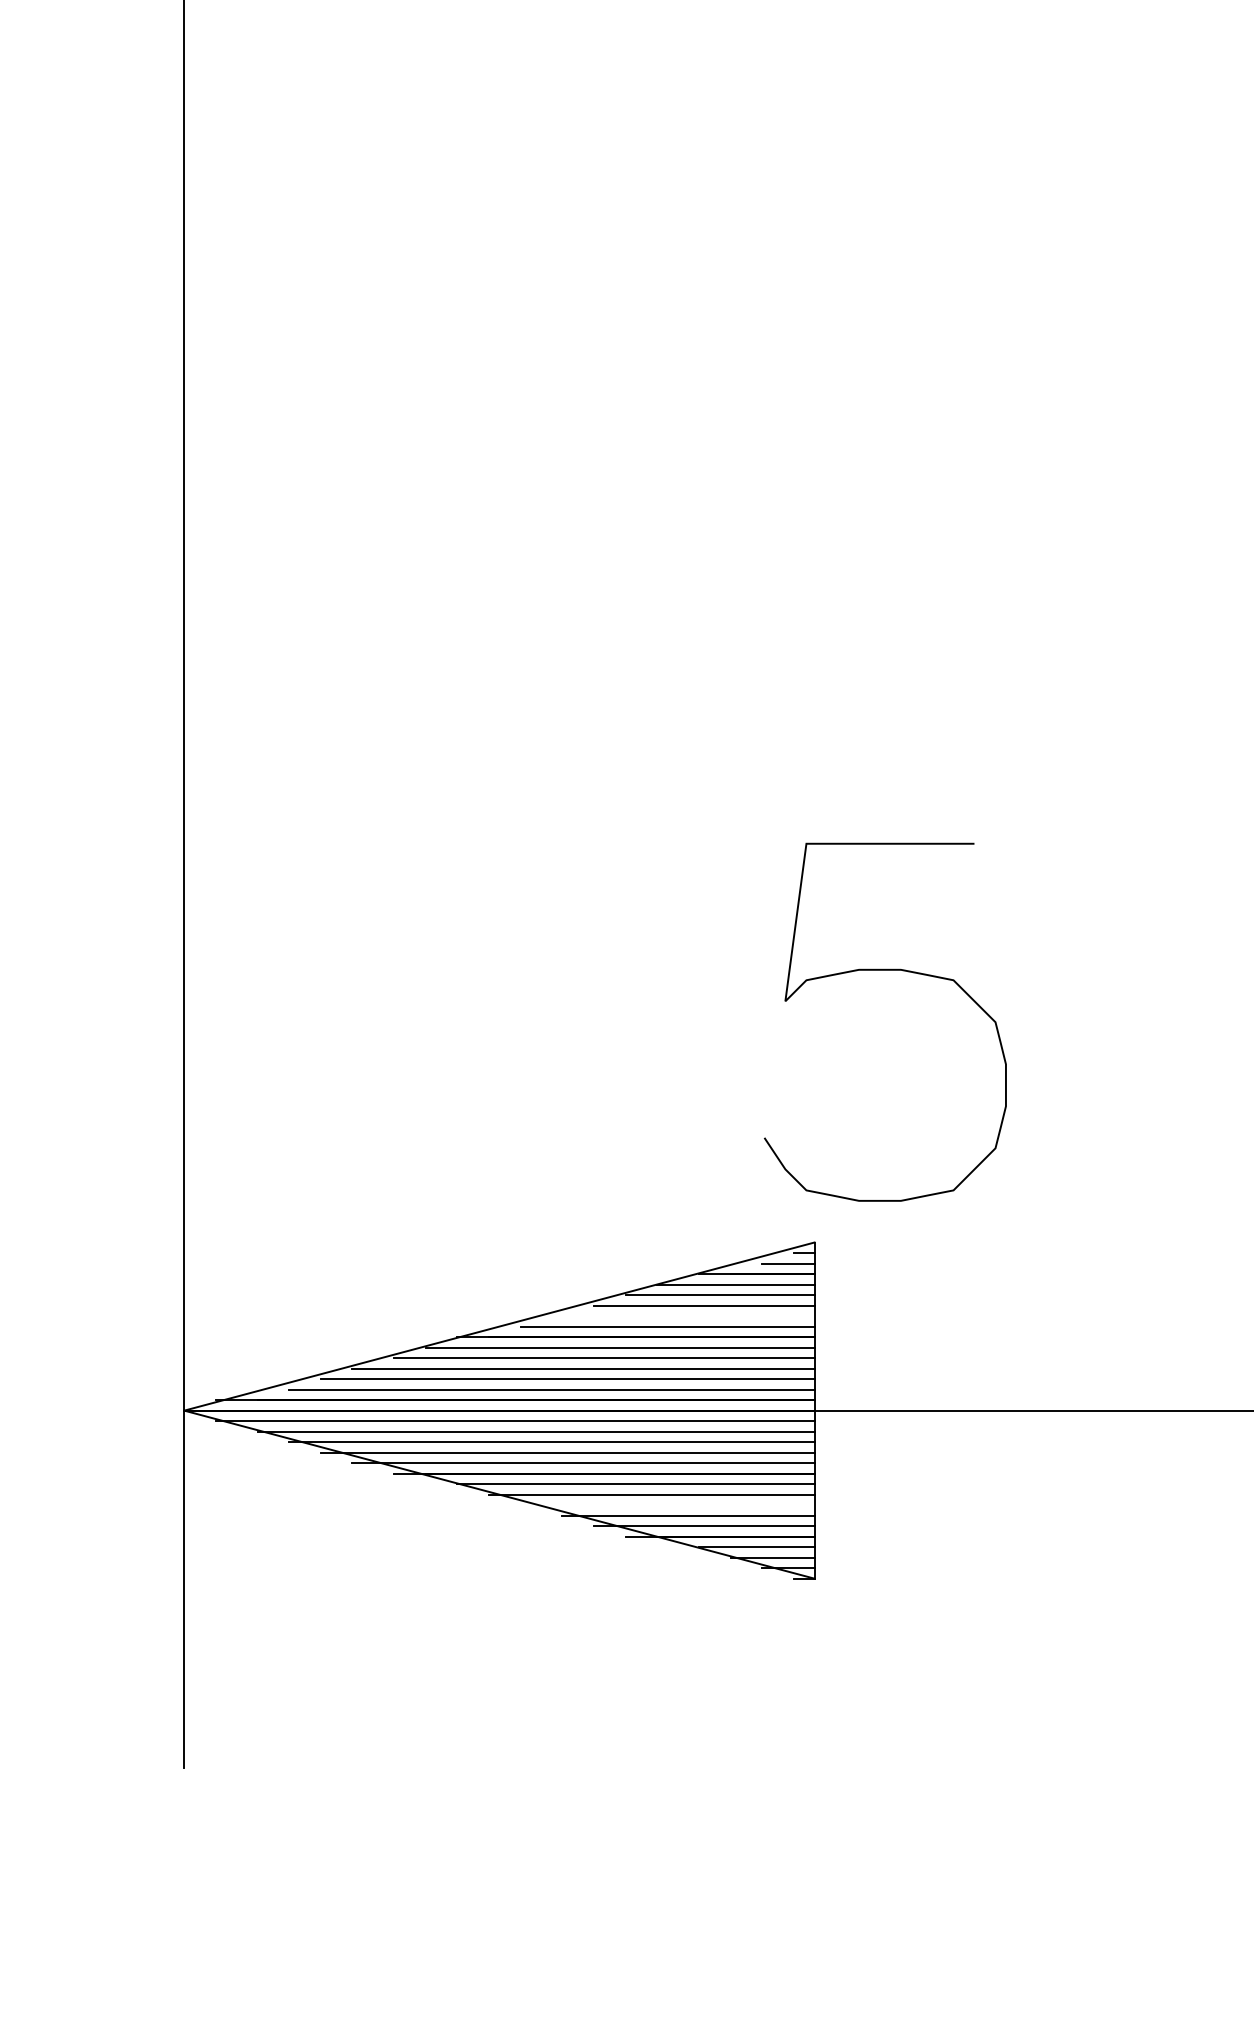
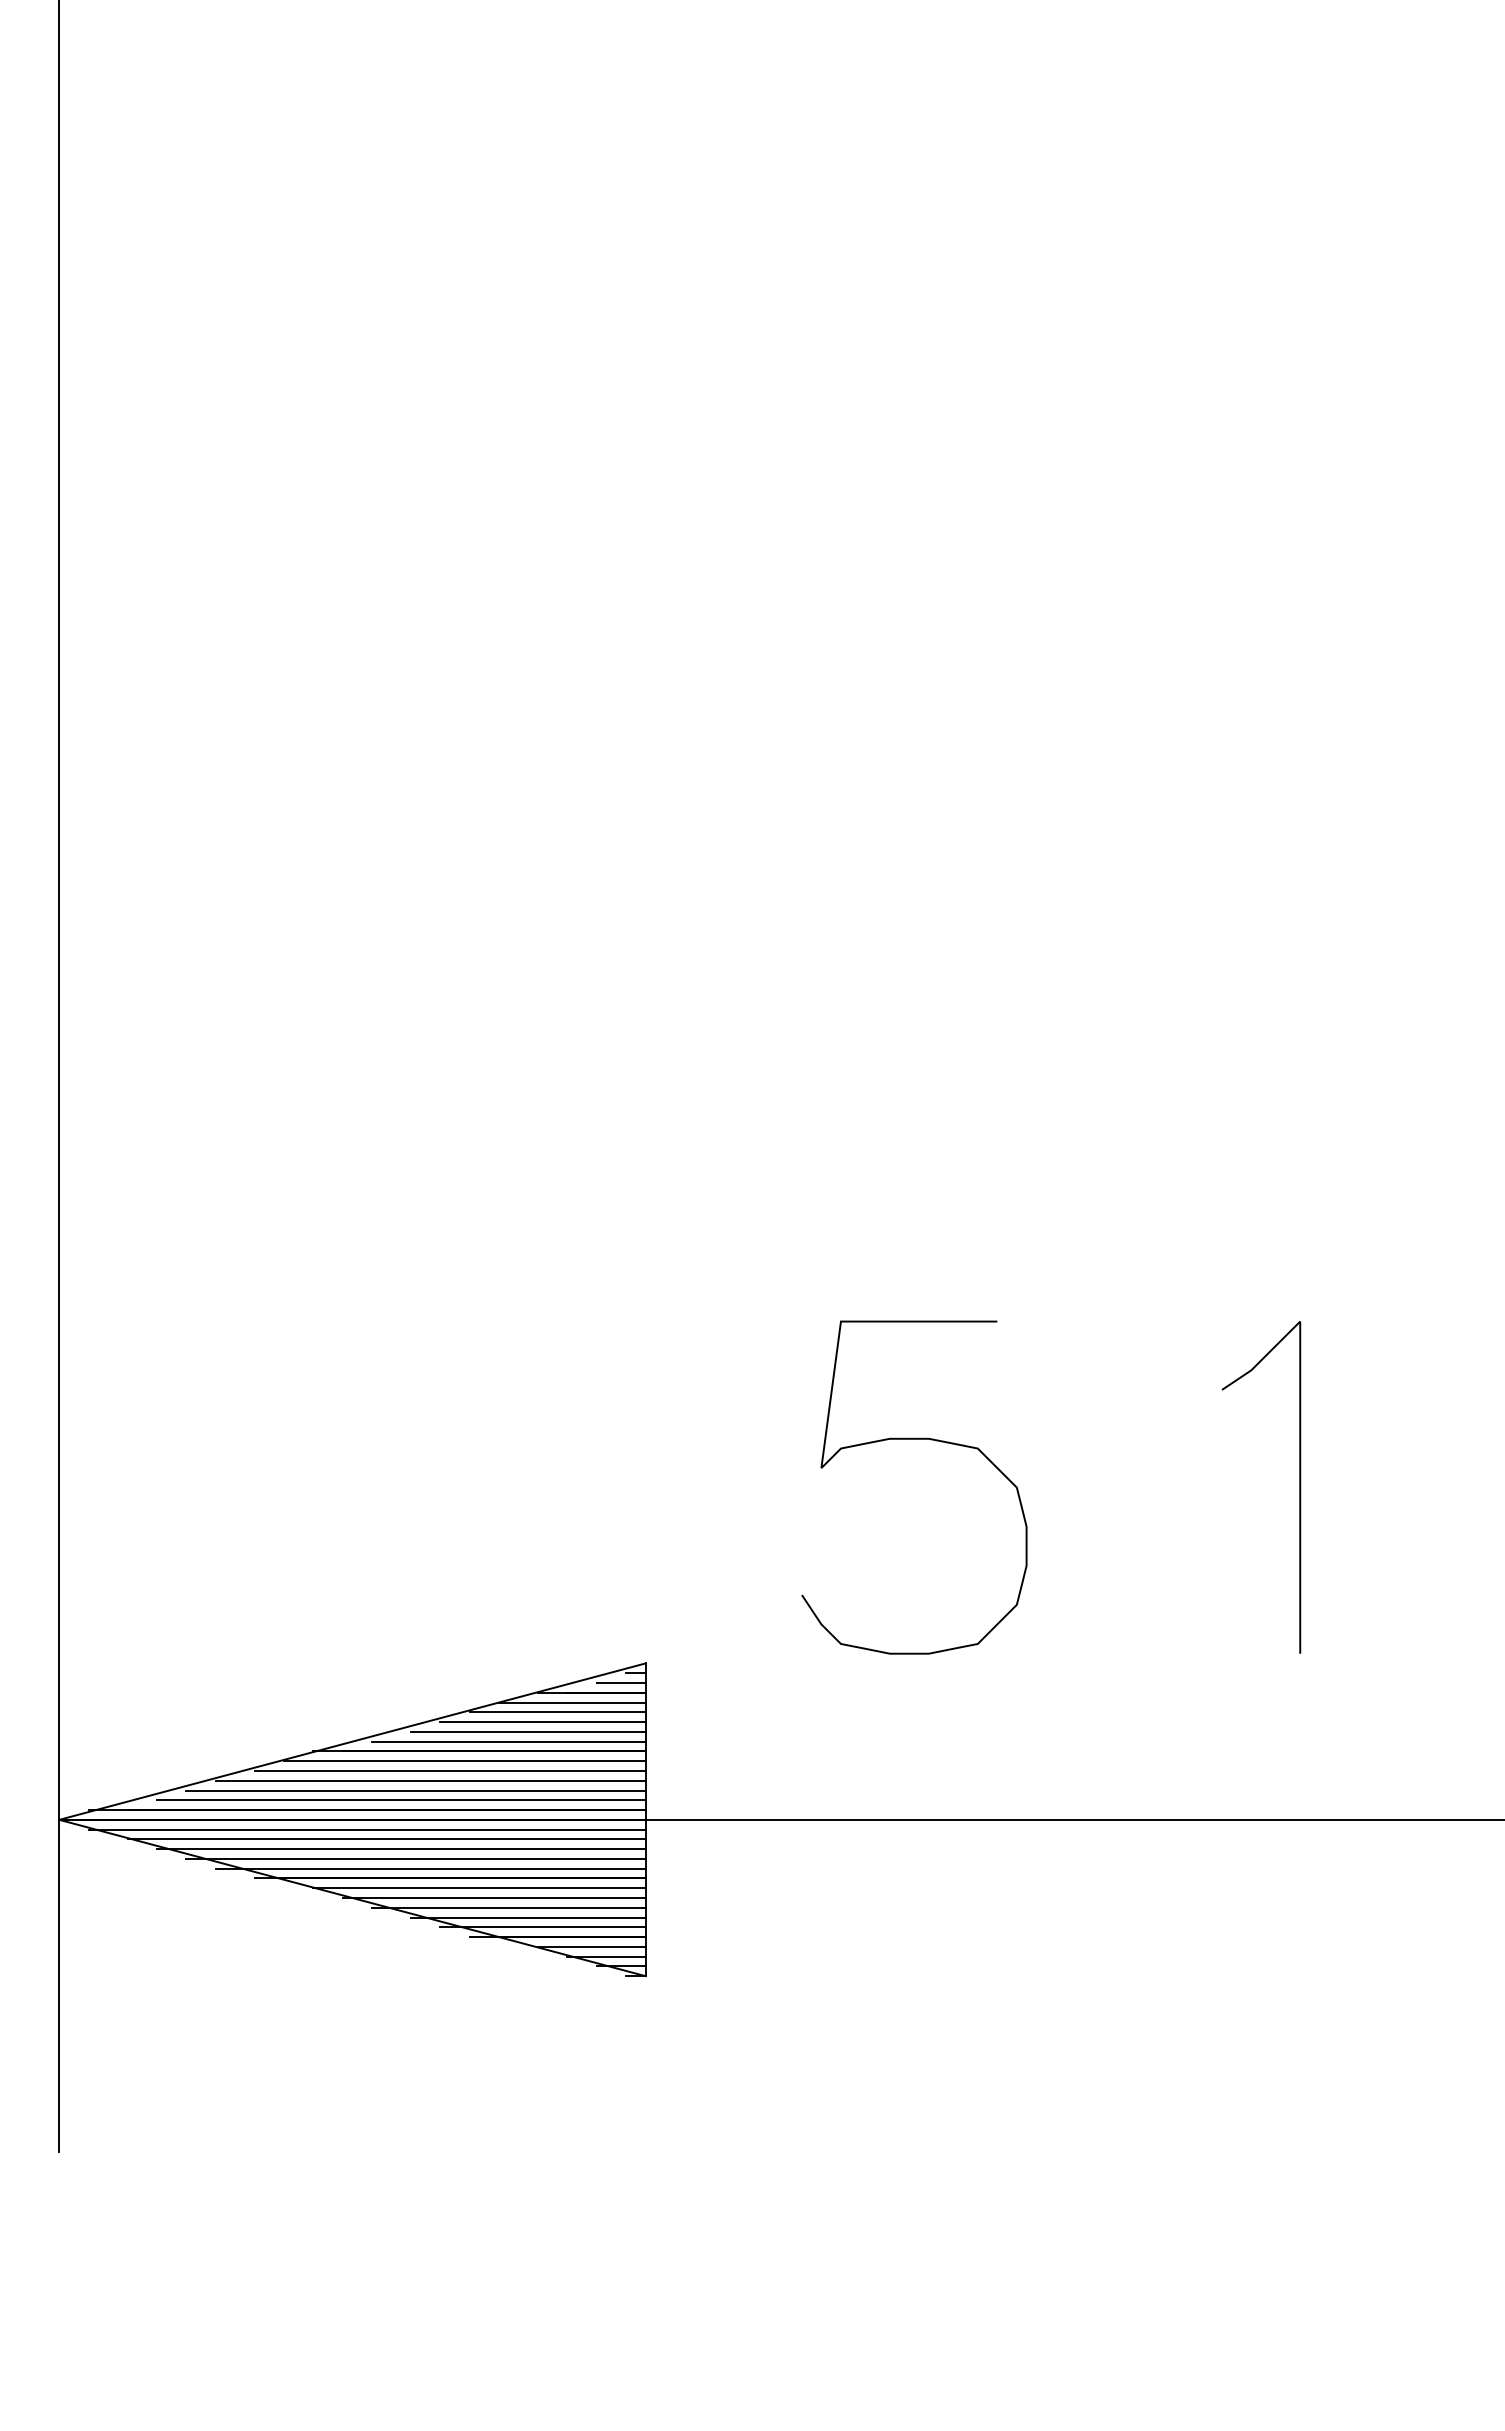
curve: (885, 970) -> (914, 1439), moved
line: (688, 1315) -> (528, 1731), added
line: (667, 1504) -> (508, 1907), added

